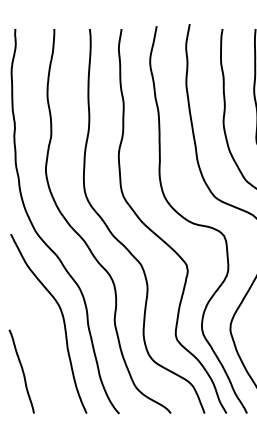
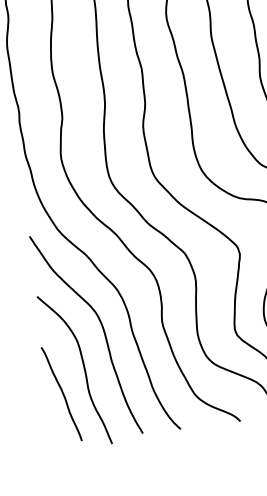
curve: (42, 351) -> (82, 367), added

